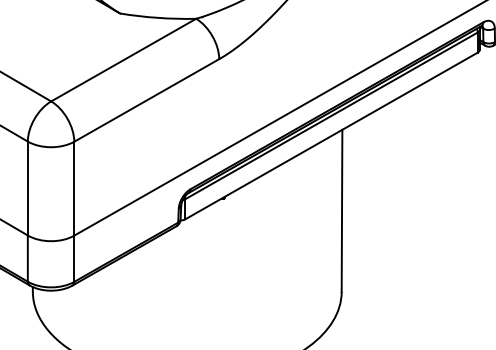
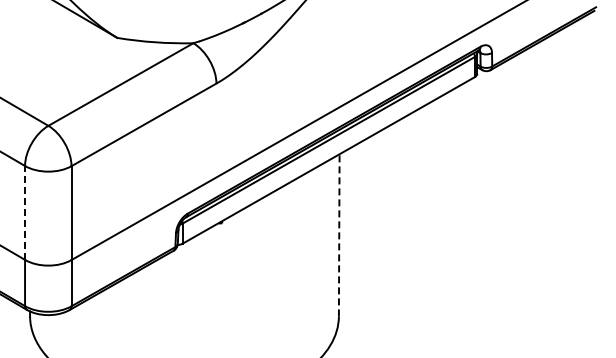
line: (28, 188) -> (25, 212), solid -> dashed
line: (342, 210) -> (339, 234), solid -> dashed

